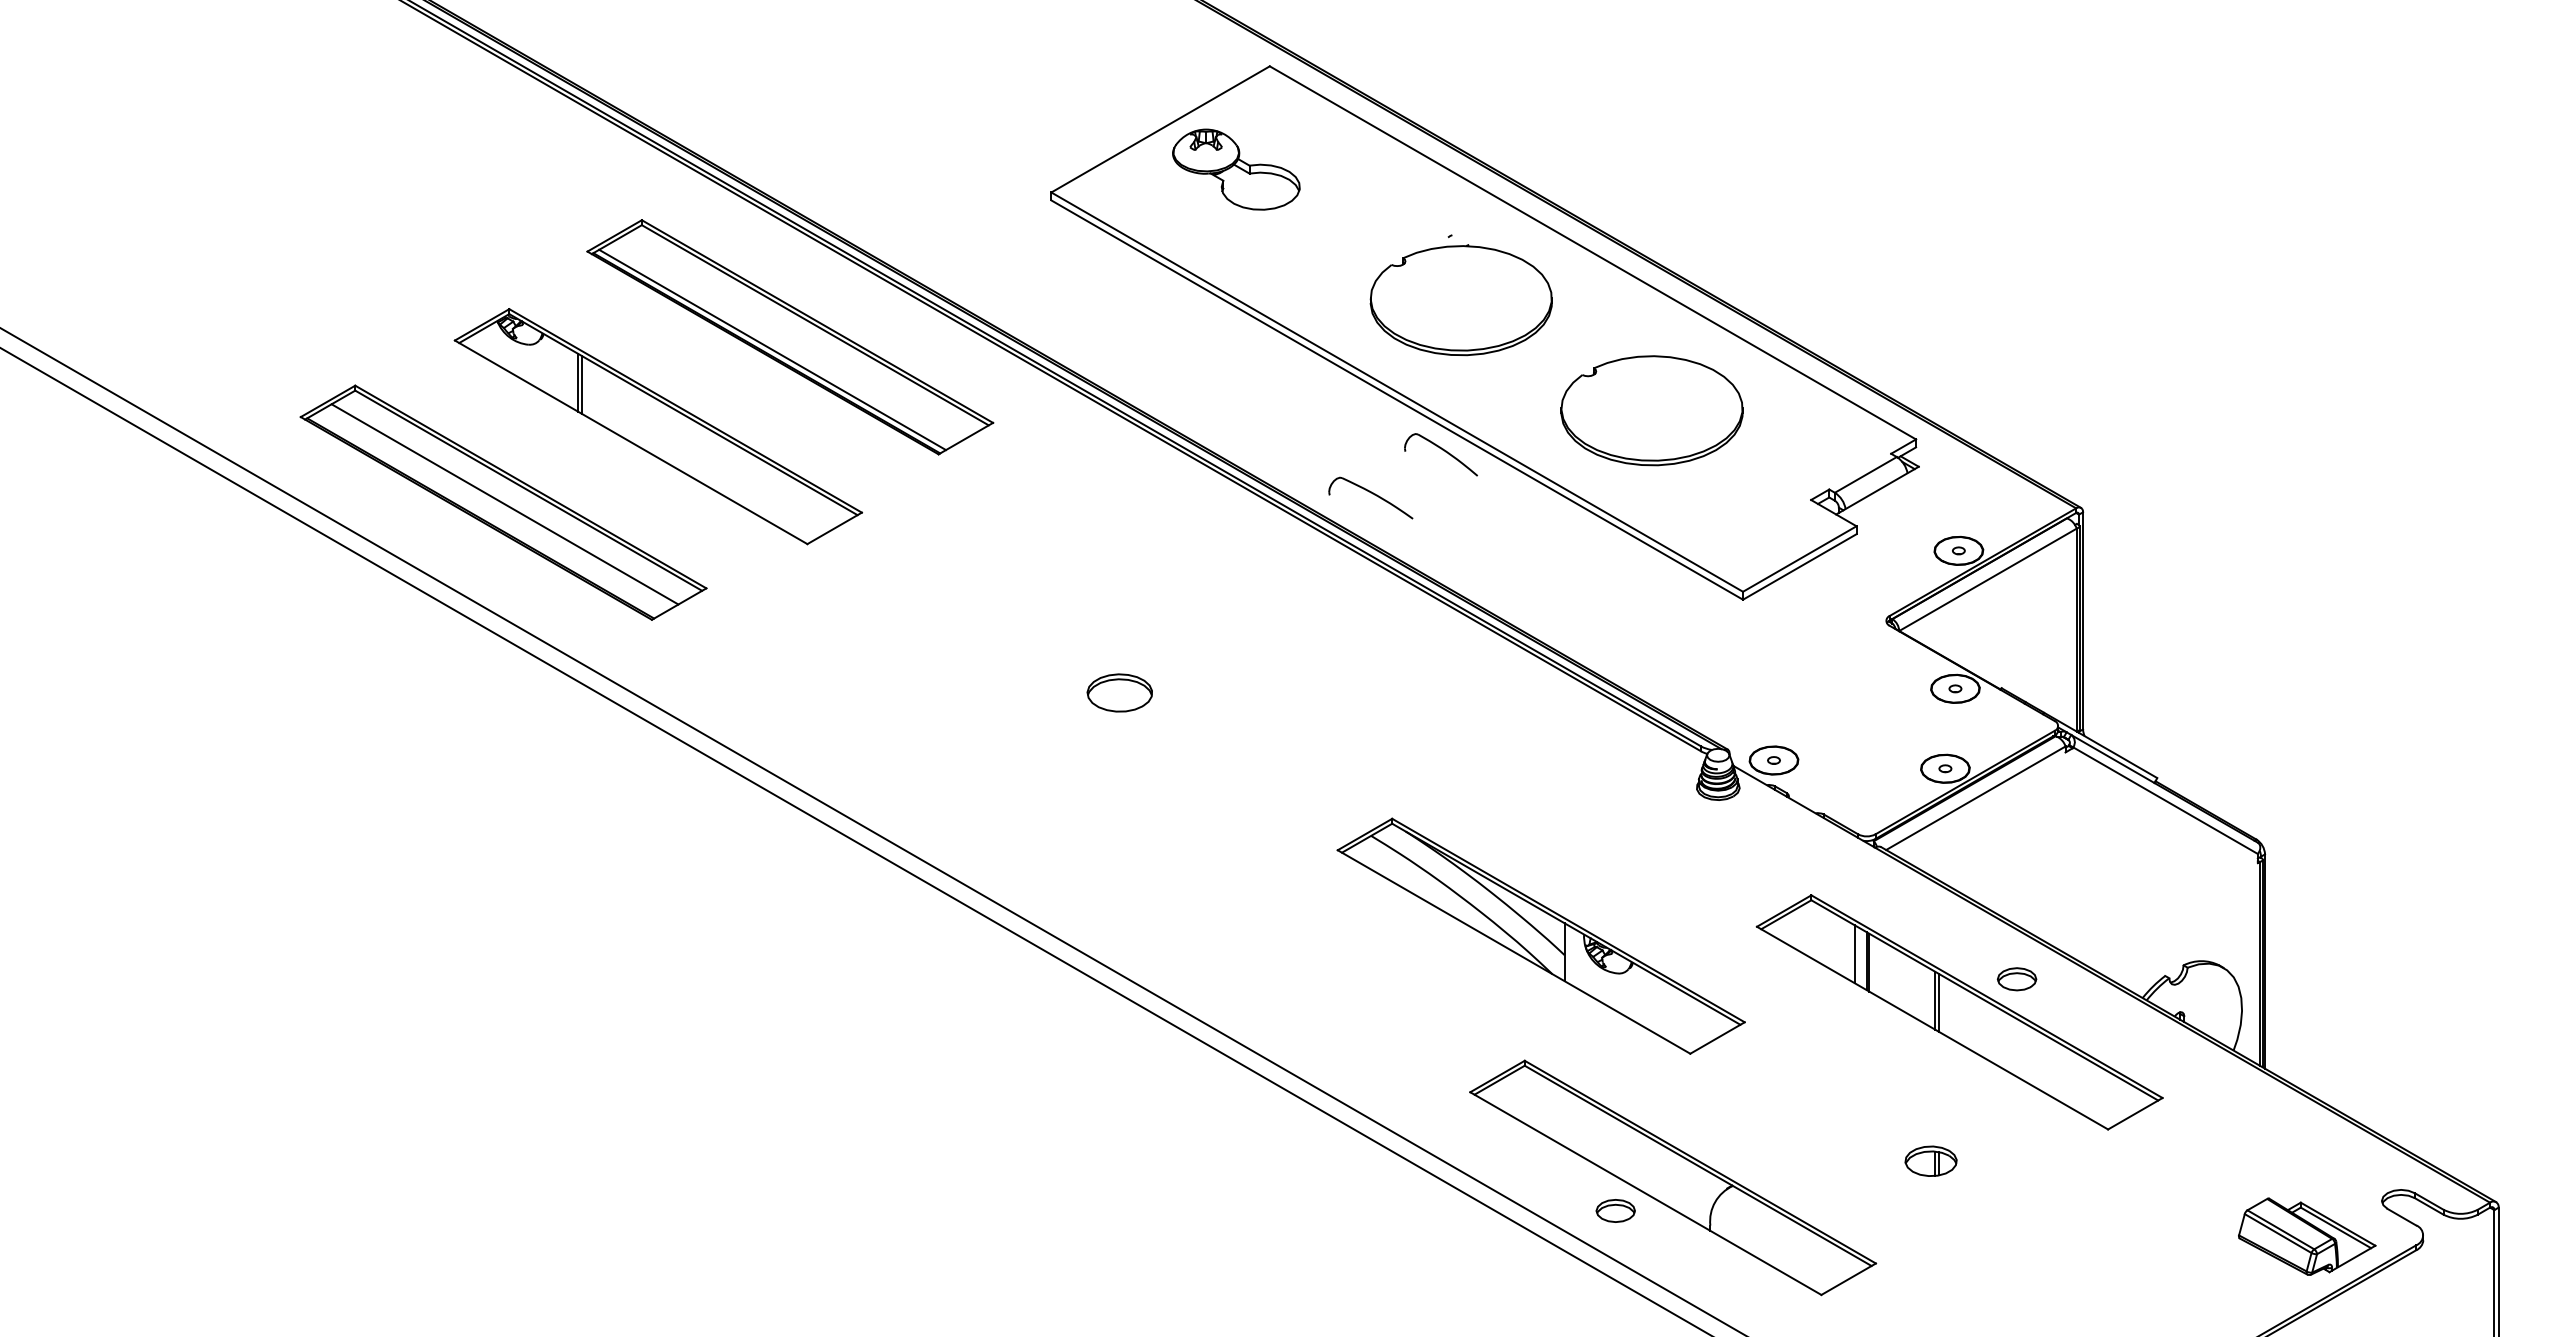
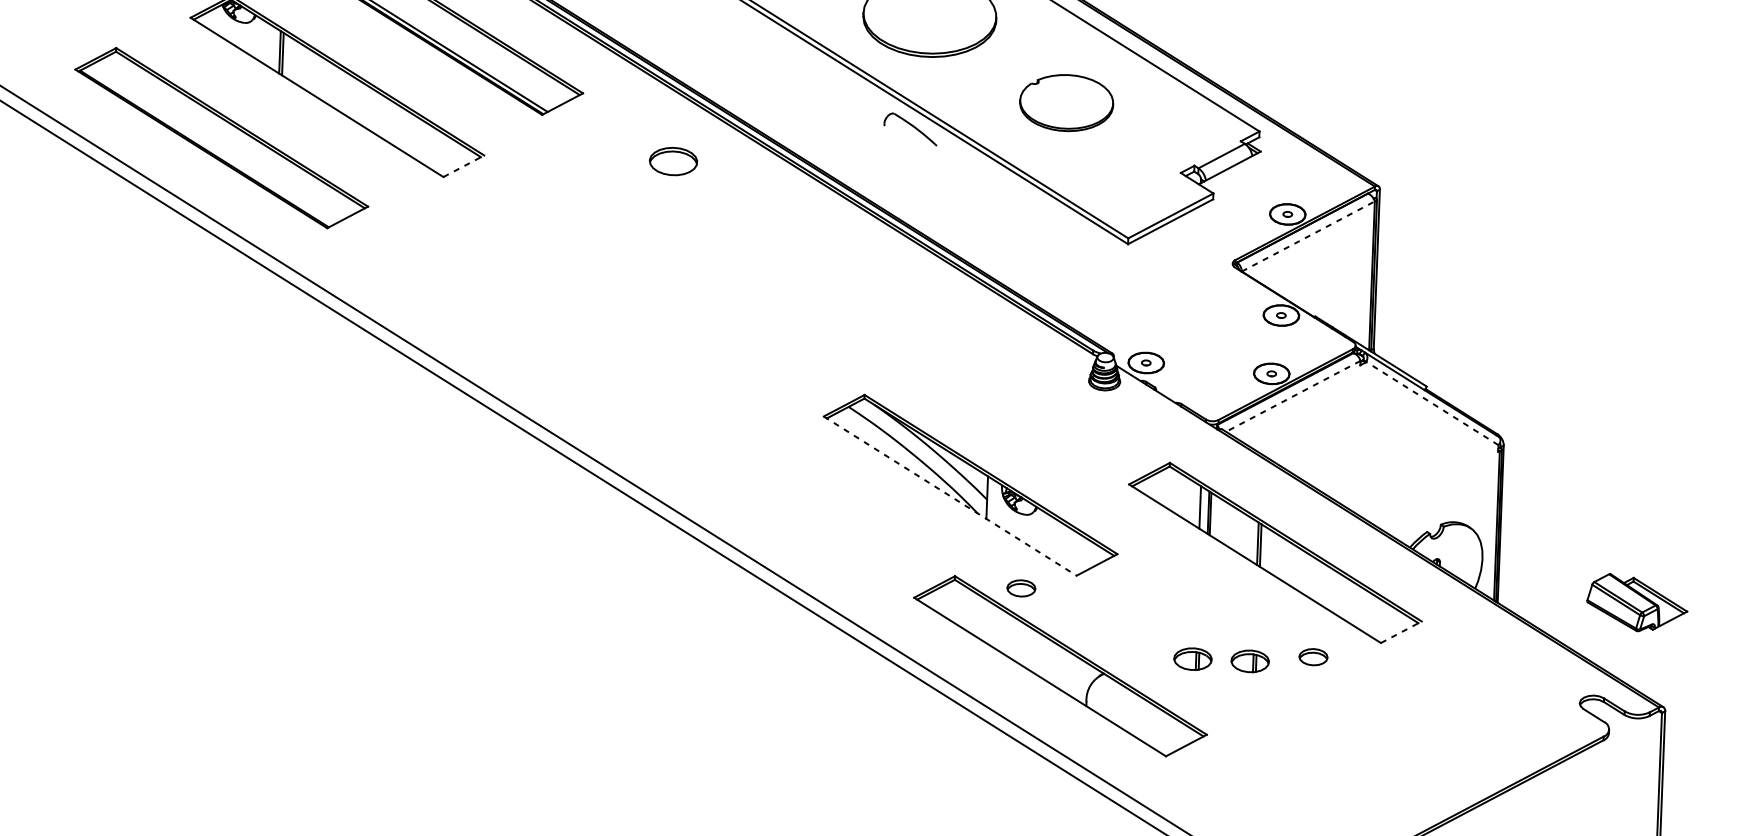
part: (1651, 410) -> (1066, 102), size x0.7
part: (1370, 497) -> (857, 158), removed
line: (504, 504) -> (222, 139), removed
line: (835, 528) -> (464, 166), solid -> dashed
line: (1988, 579) -> (1308, 236), solid -> dashed
part: (1119, 692) -> (673, 161), moved
line: (1975, 798) -> (1292, 396), solid -> dashed
line: (2165, 800) -> (1432, 403), solid -> dashed
line: (1514, 952) -> (950, 496), solid -> dashed
part: (2016, 979) -> (1313, 657), moved
line: (2135, 1113) -> (1401, 632), solid -> dashed
part: (1852, 1160) -> (1192, 658), added
part: (1615, 1210) -> (1021, 588), moved
part: (2307, 1236) -> (1637, 602), moved

